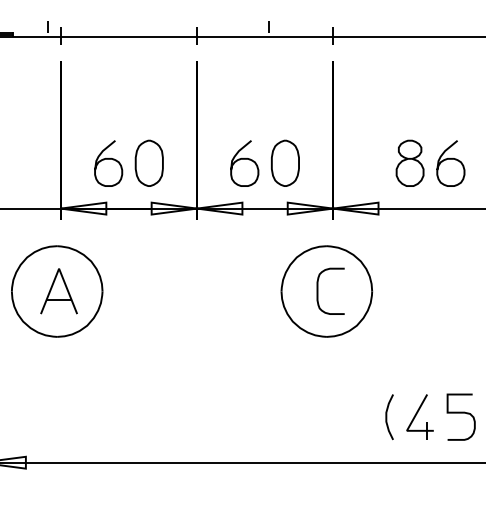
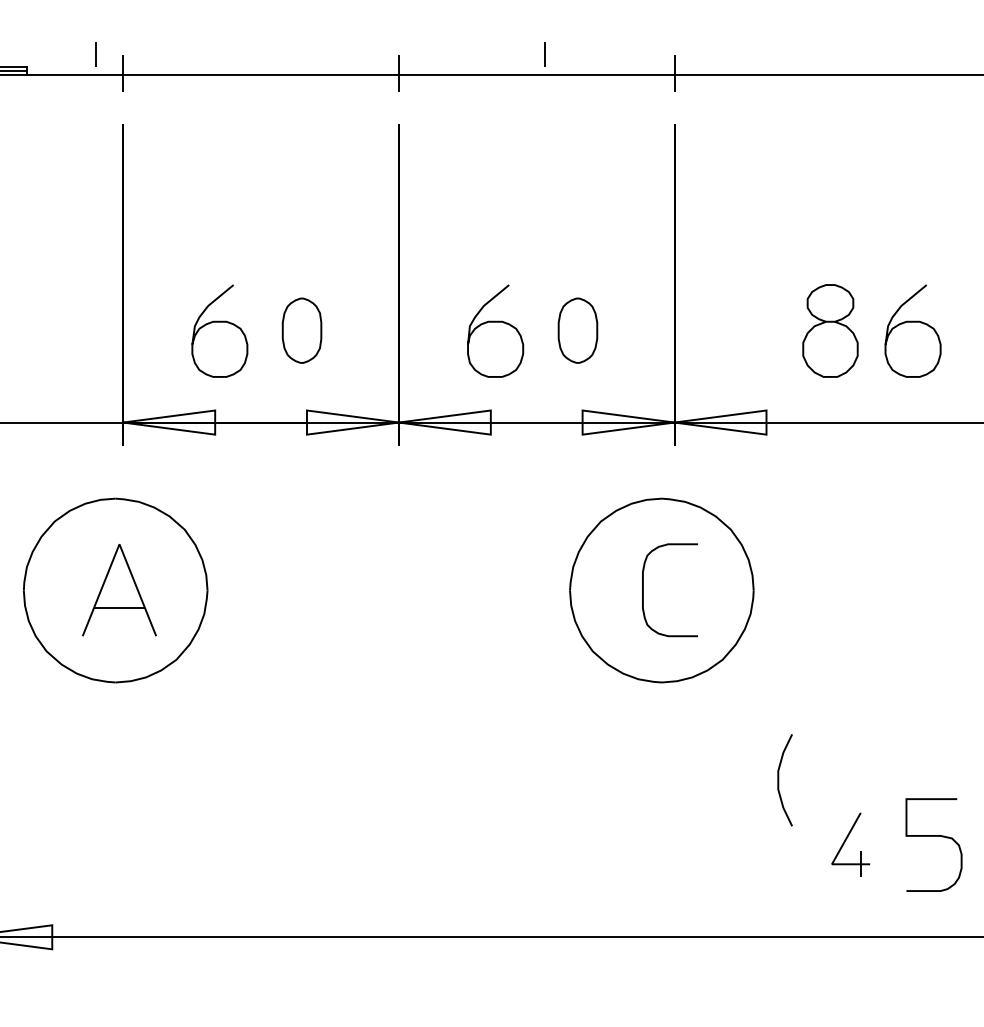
part: (148, 162) -> (300, 329), size x0.7
part: (285, 162) -> (578, 329), size x0.7
part: (419, 416) -> (849, 843), size x0.7
curve: (387, 417) -> (780, 780), moved

